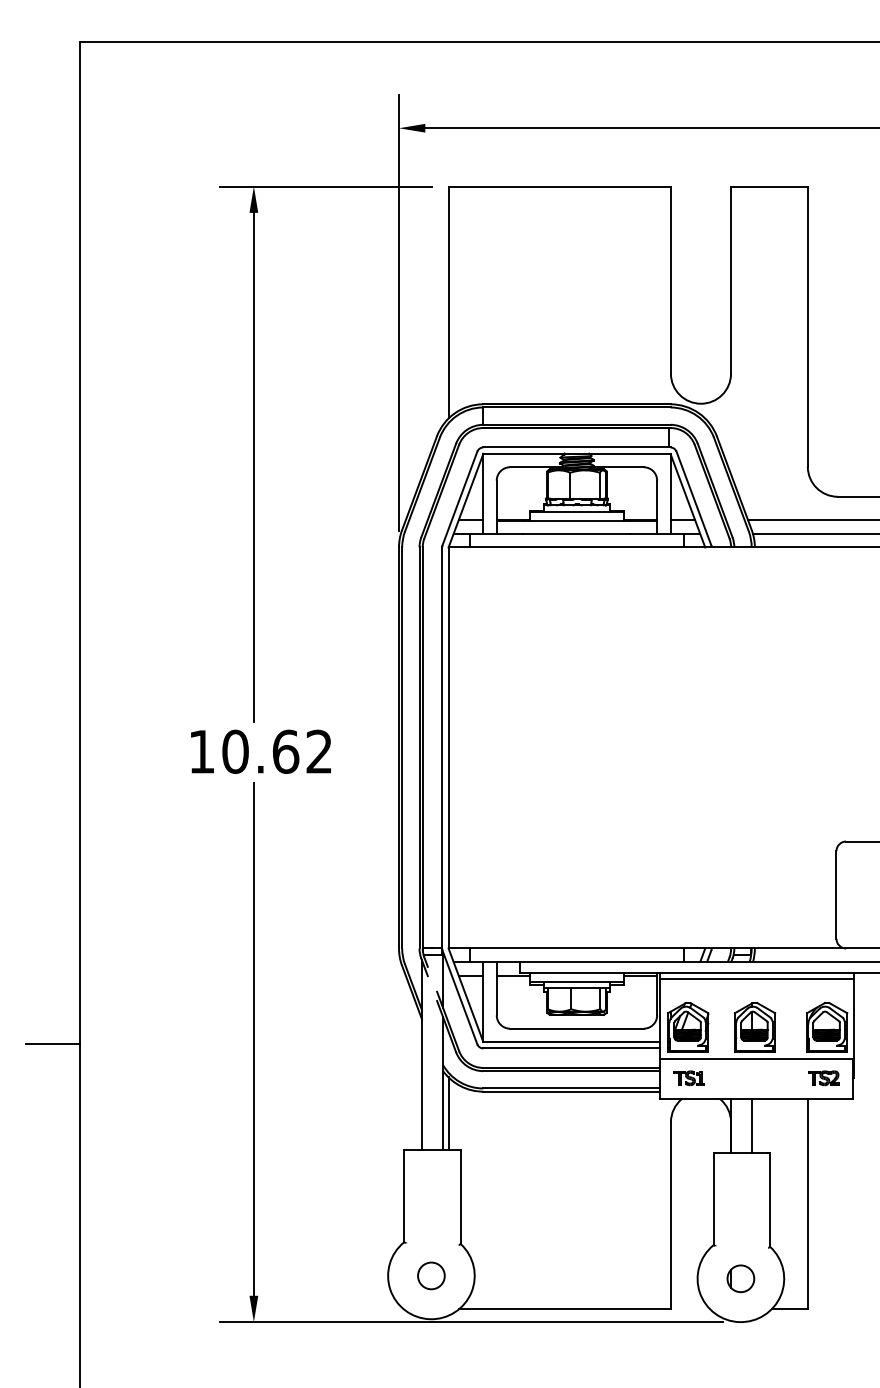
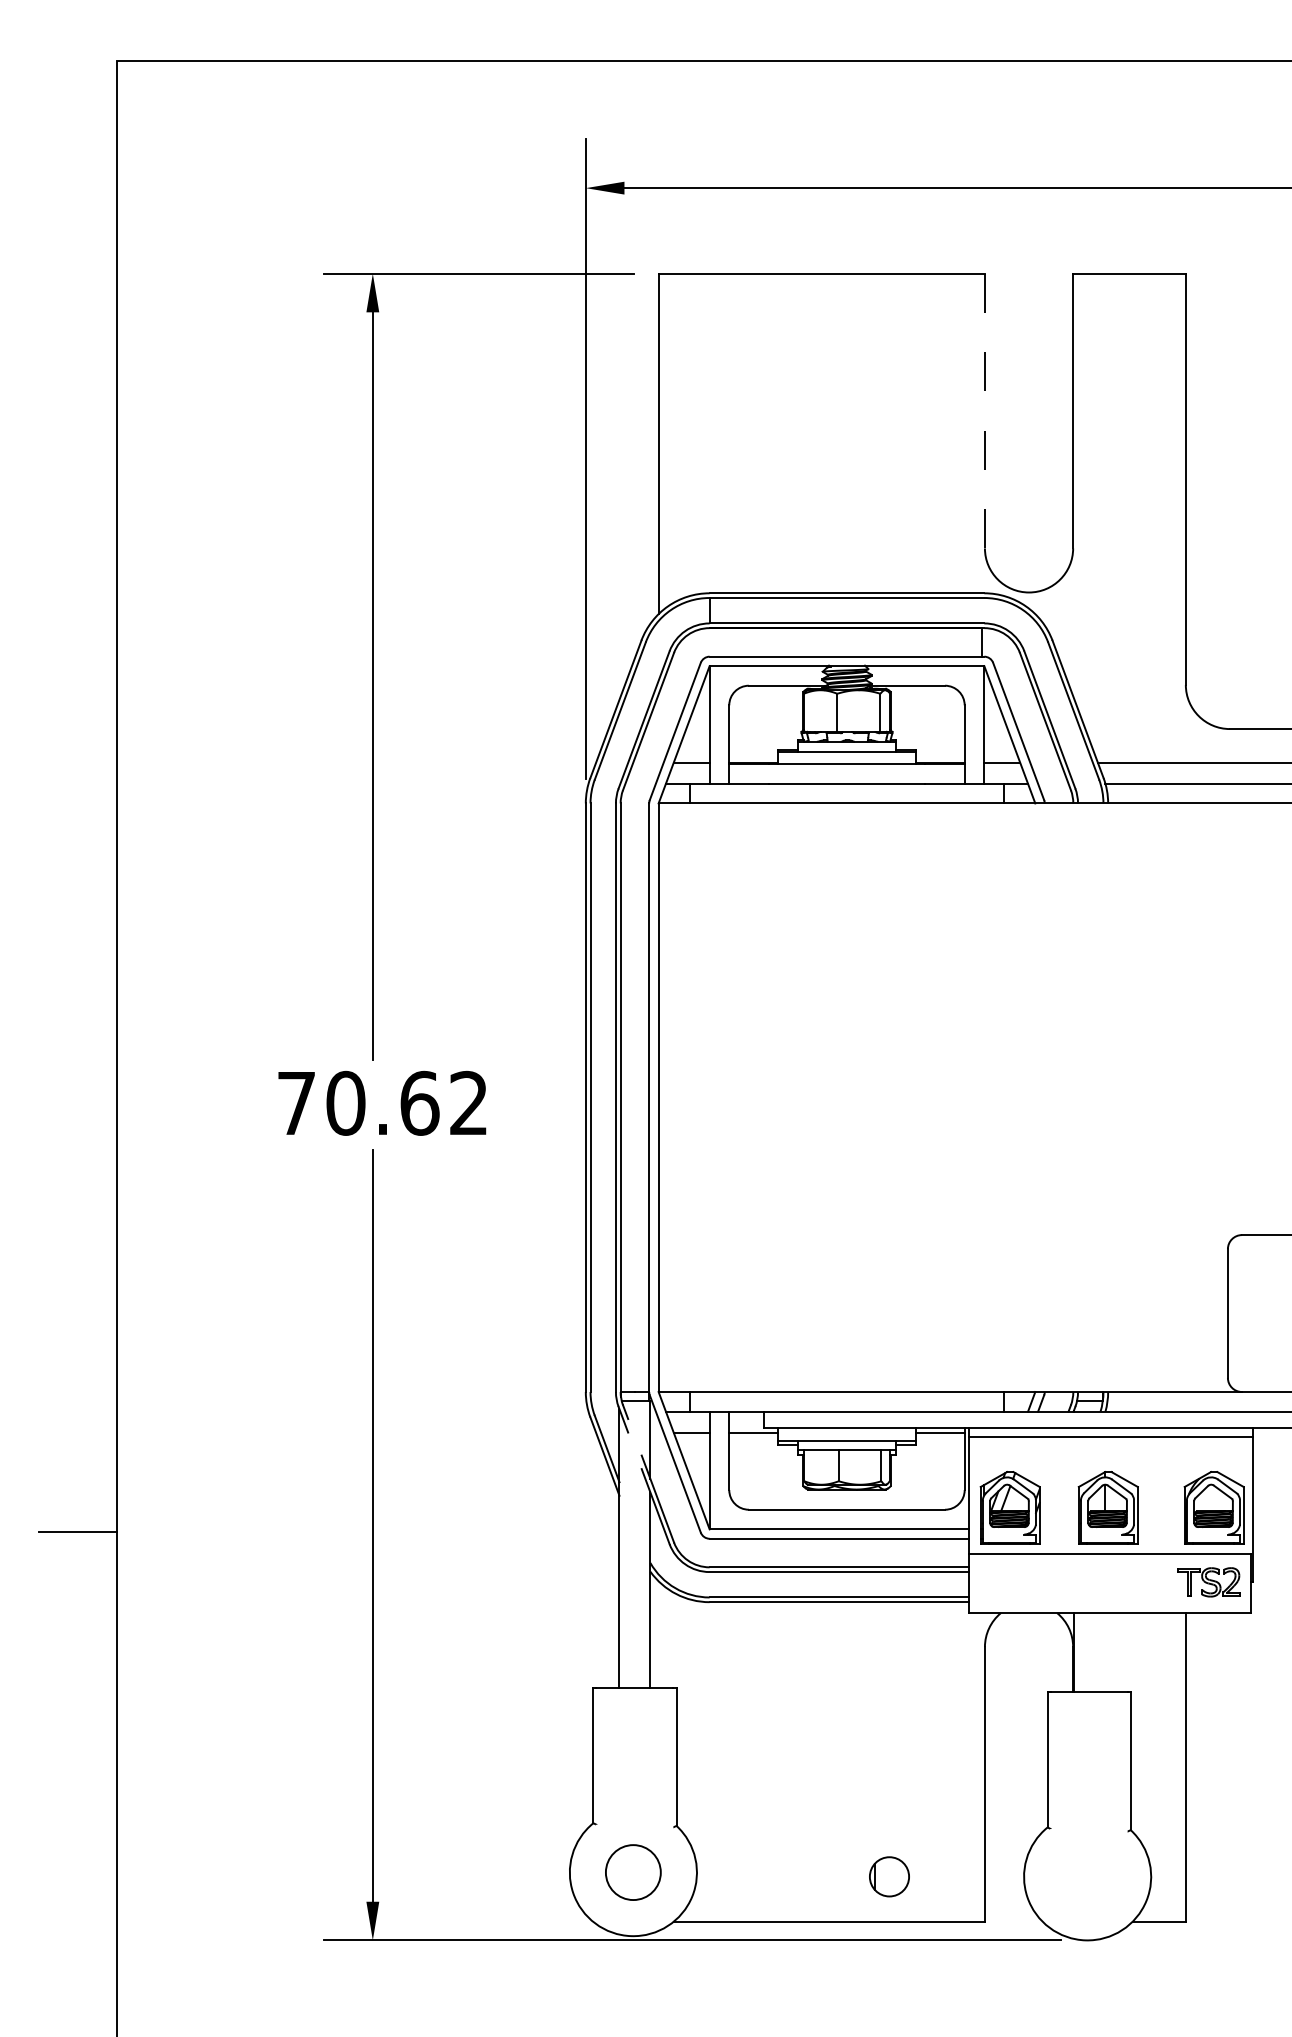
line: (670, 280) -> (984, 411), solid -> dashed
text: (201, 751) -> (295, 1102), 10.62 -> 70.62
part: (688, 1078) -> (1010, 1582), removed
part: (823, 1078) -> (1208, 1582), size x1.4
line: (448, 1113) -> (658, 1634), removed
line: (752, 1126) -> (1104, 1653), removed
circle: (431, 1275) -> (633, 1871), size x1.4
part: (740, 1278) -> (888, 1876), moved

